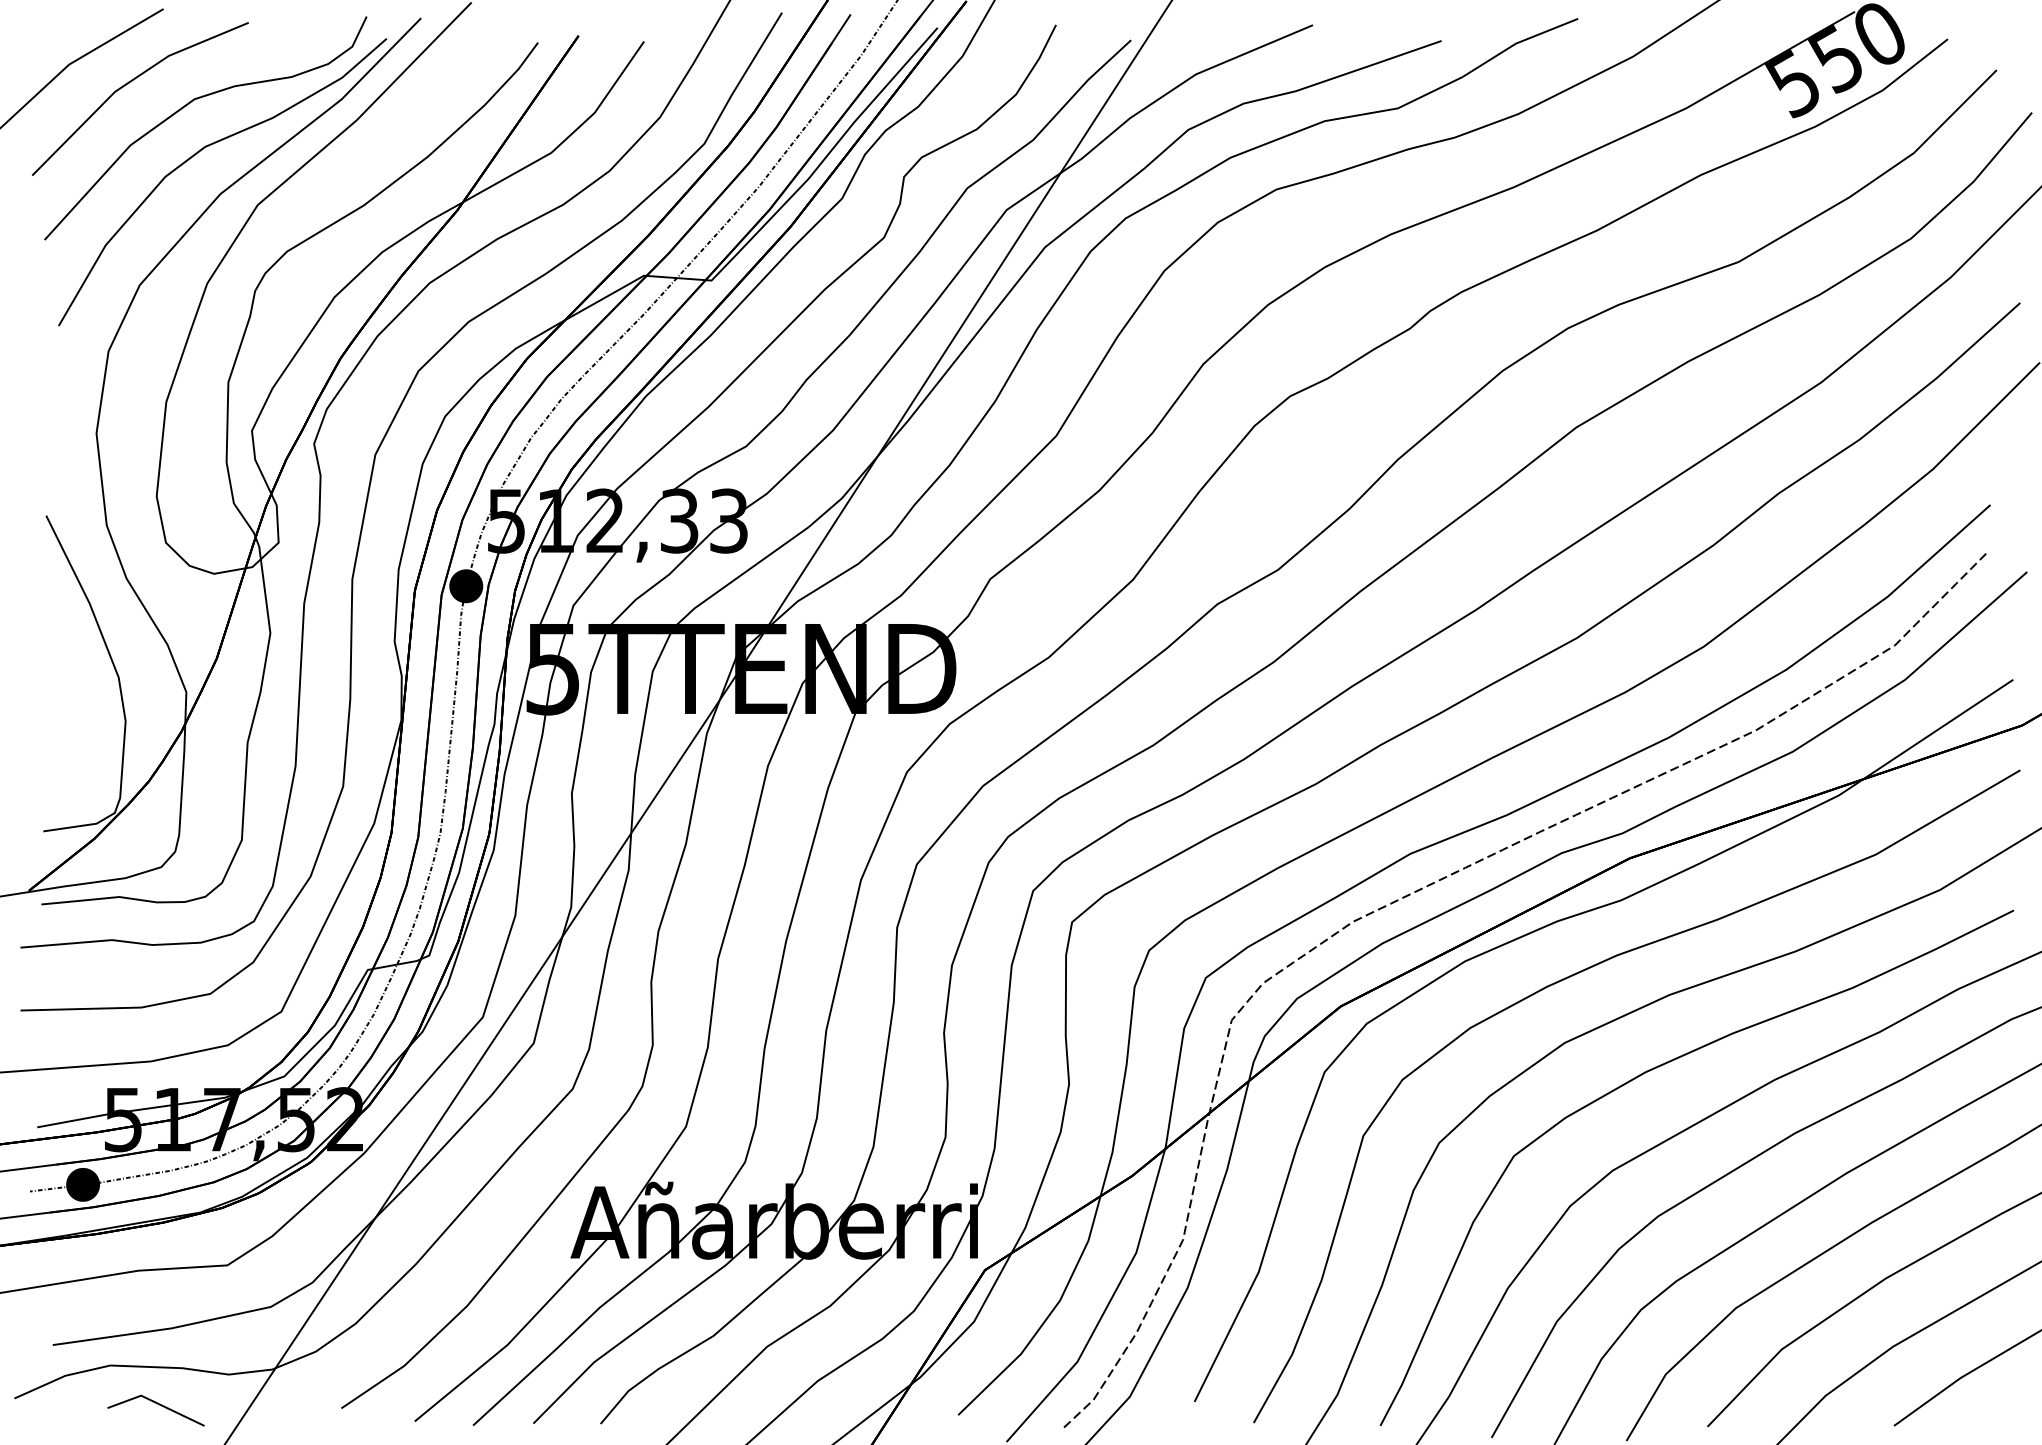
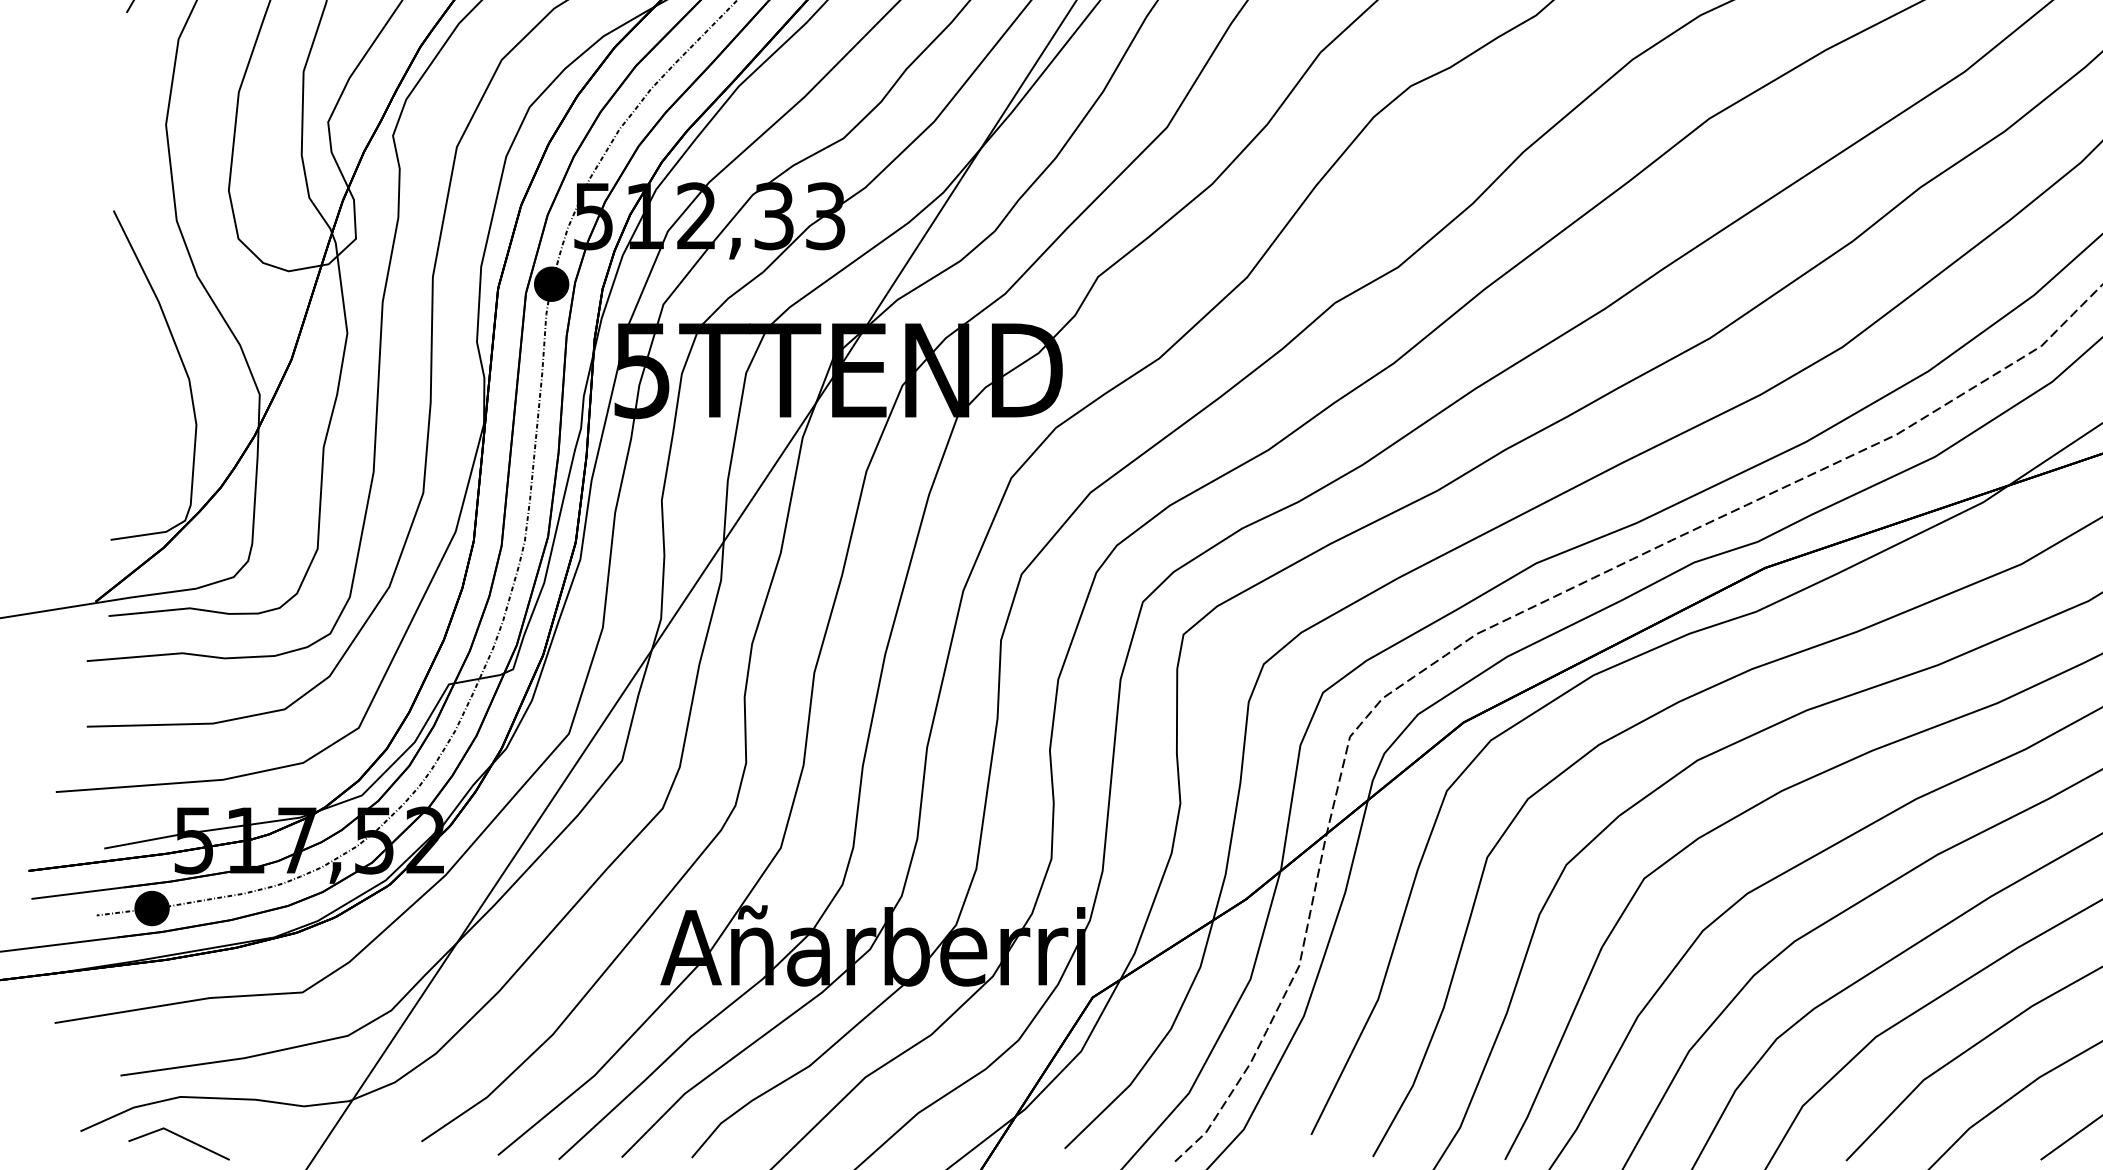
line: (157, 1404) -> (180, 1137), moved

